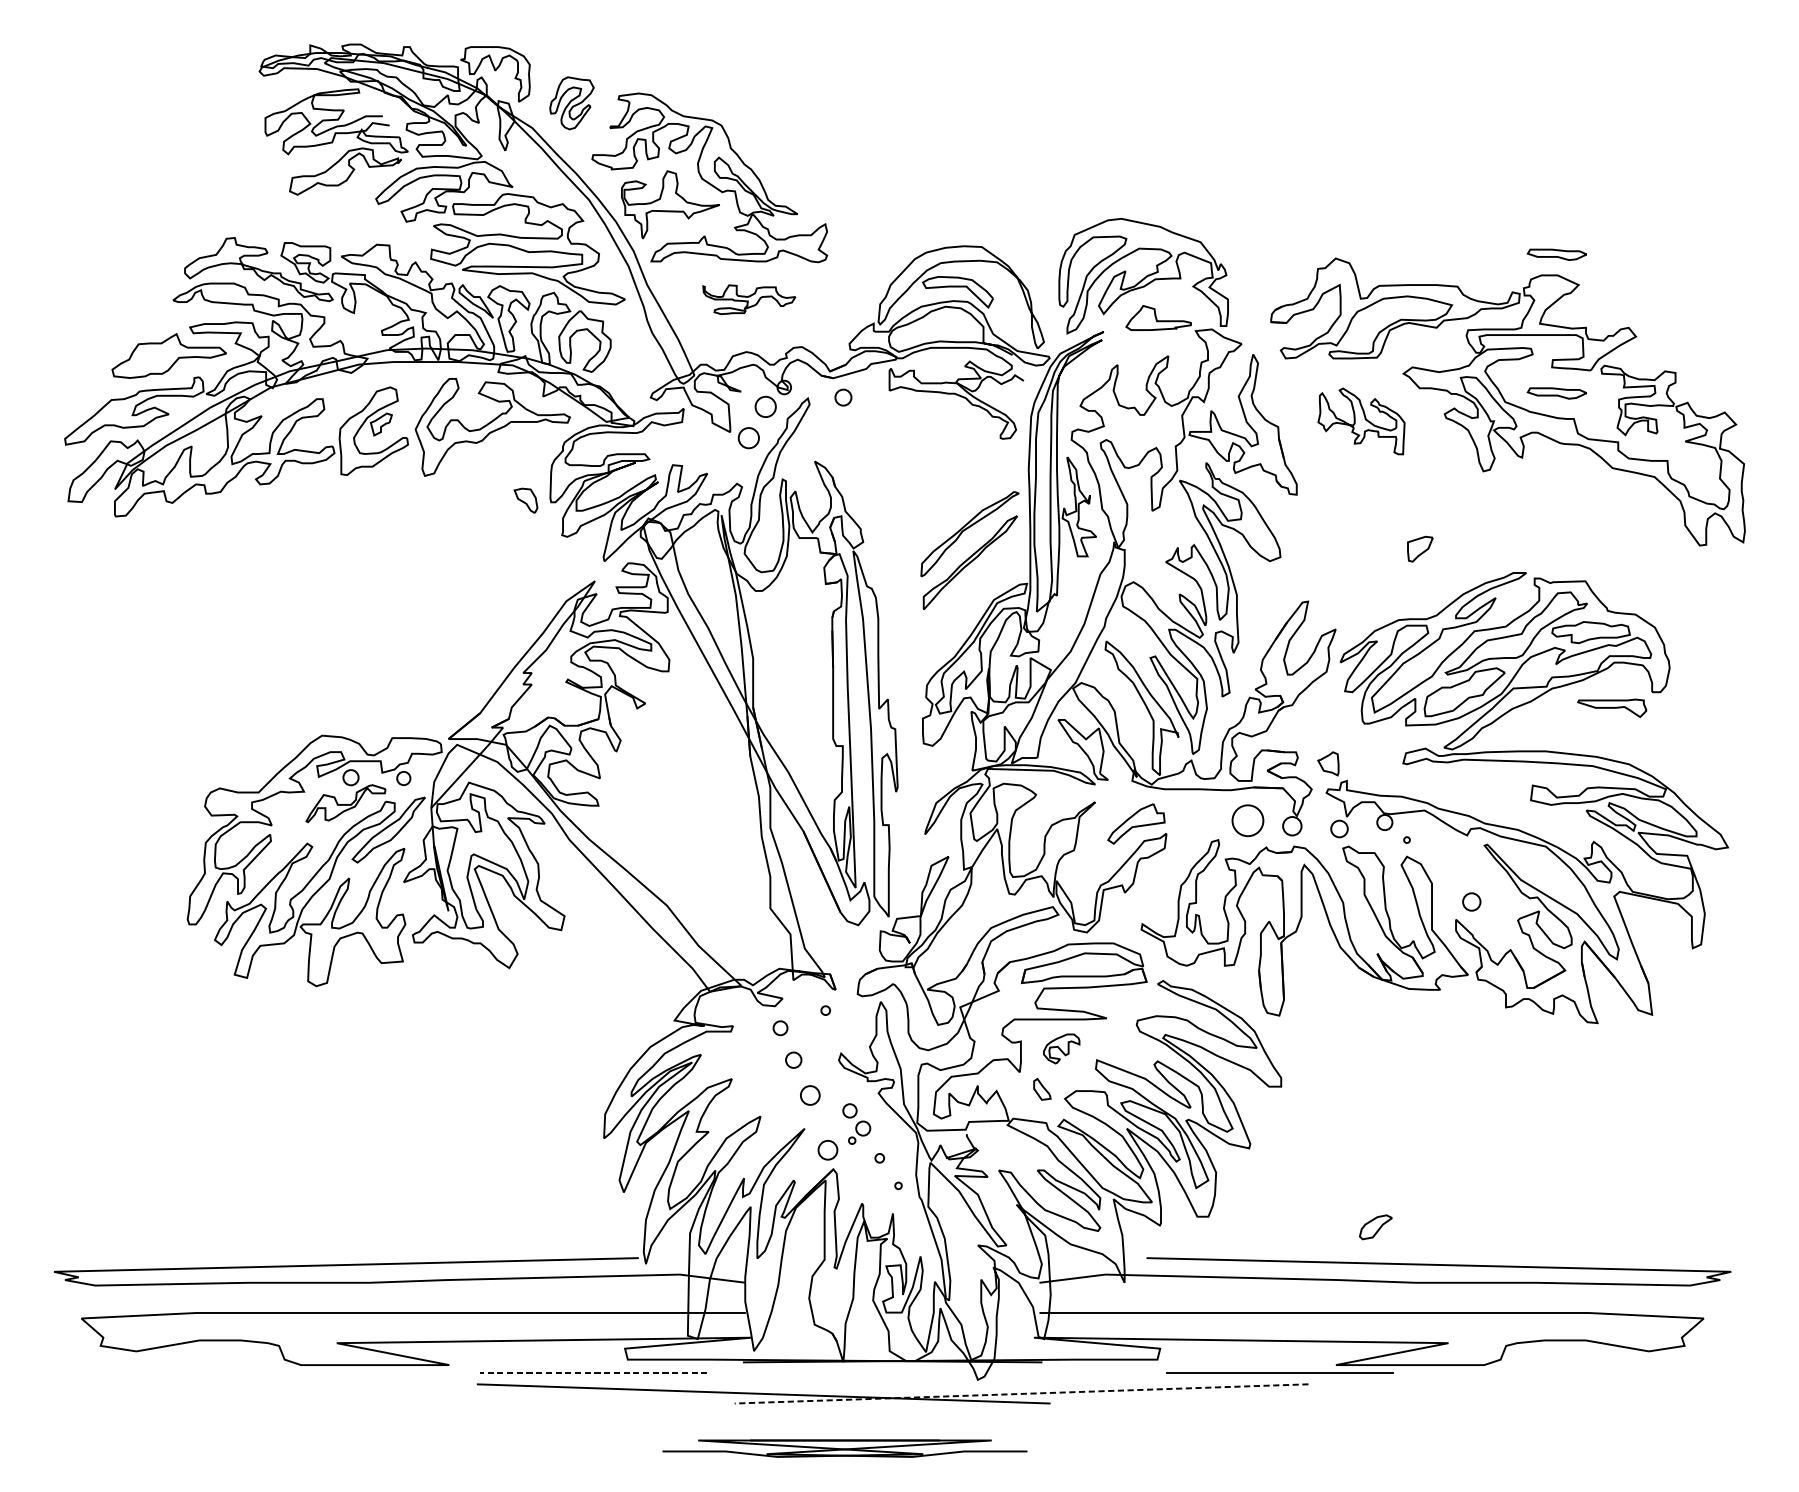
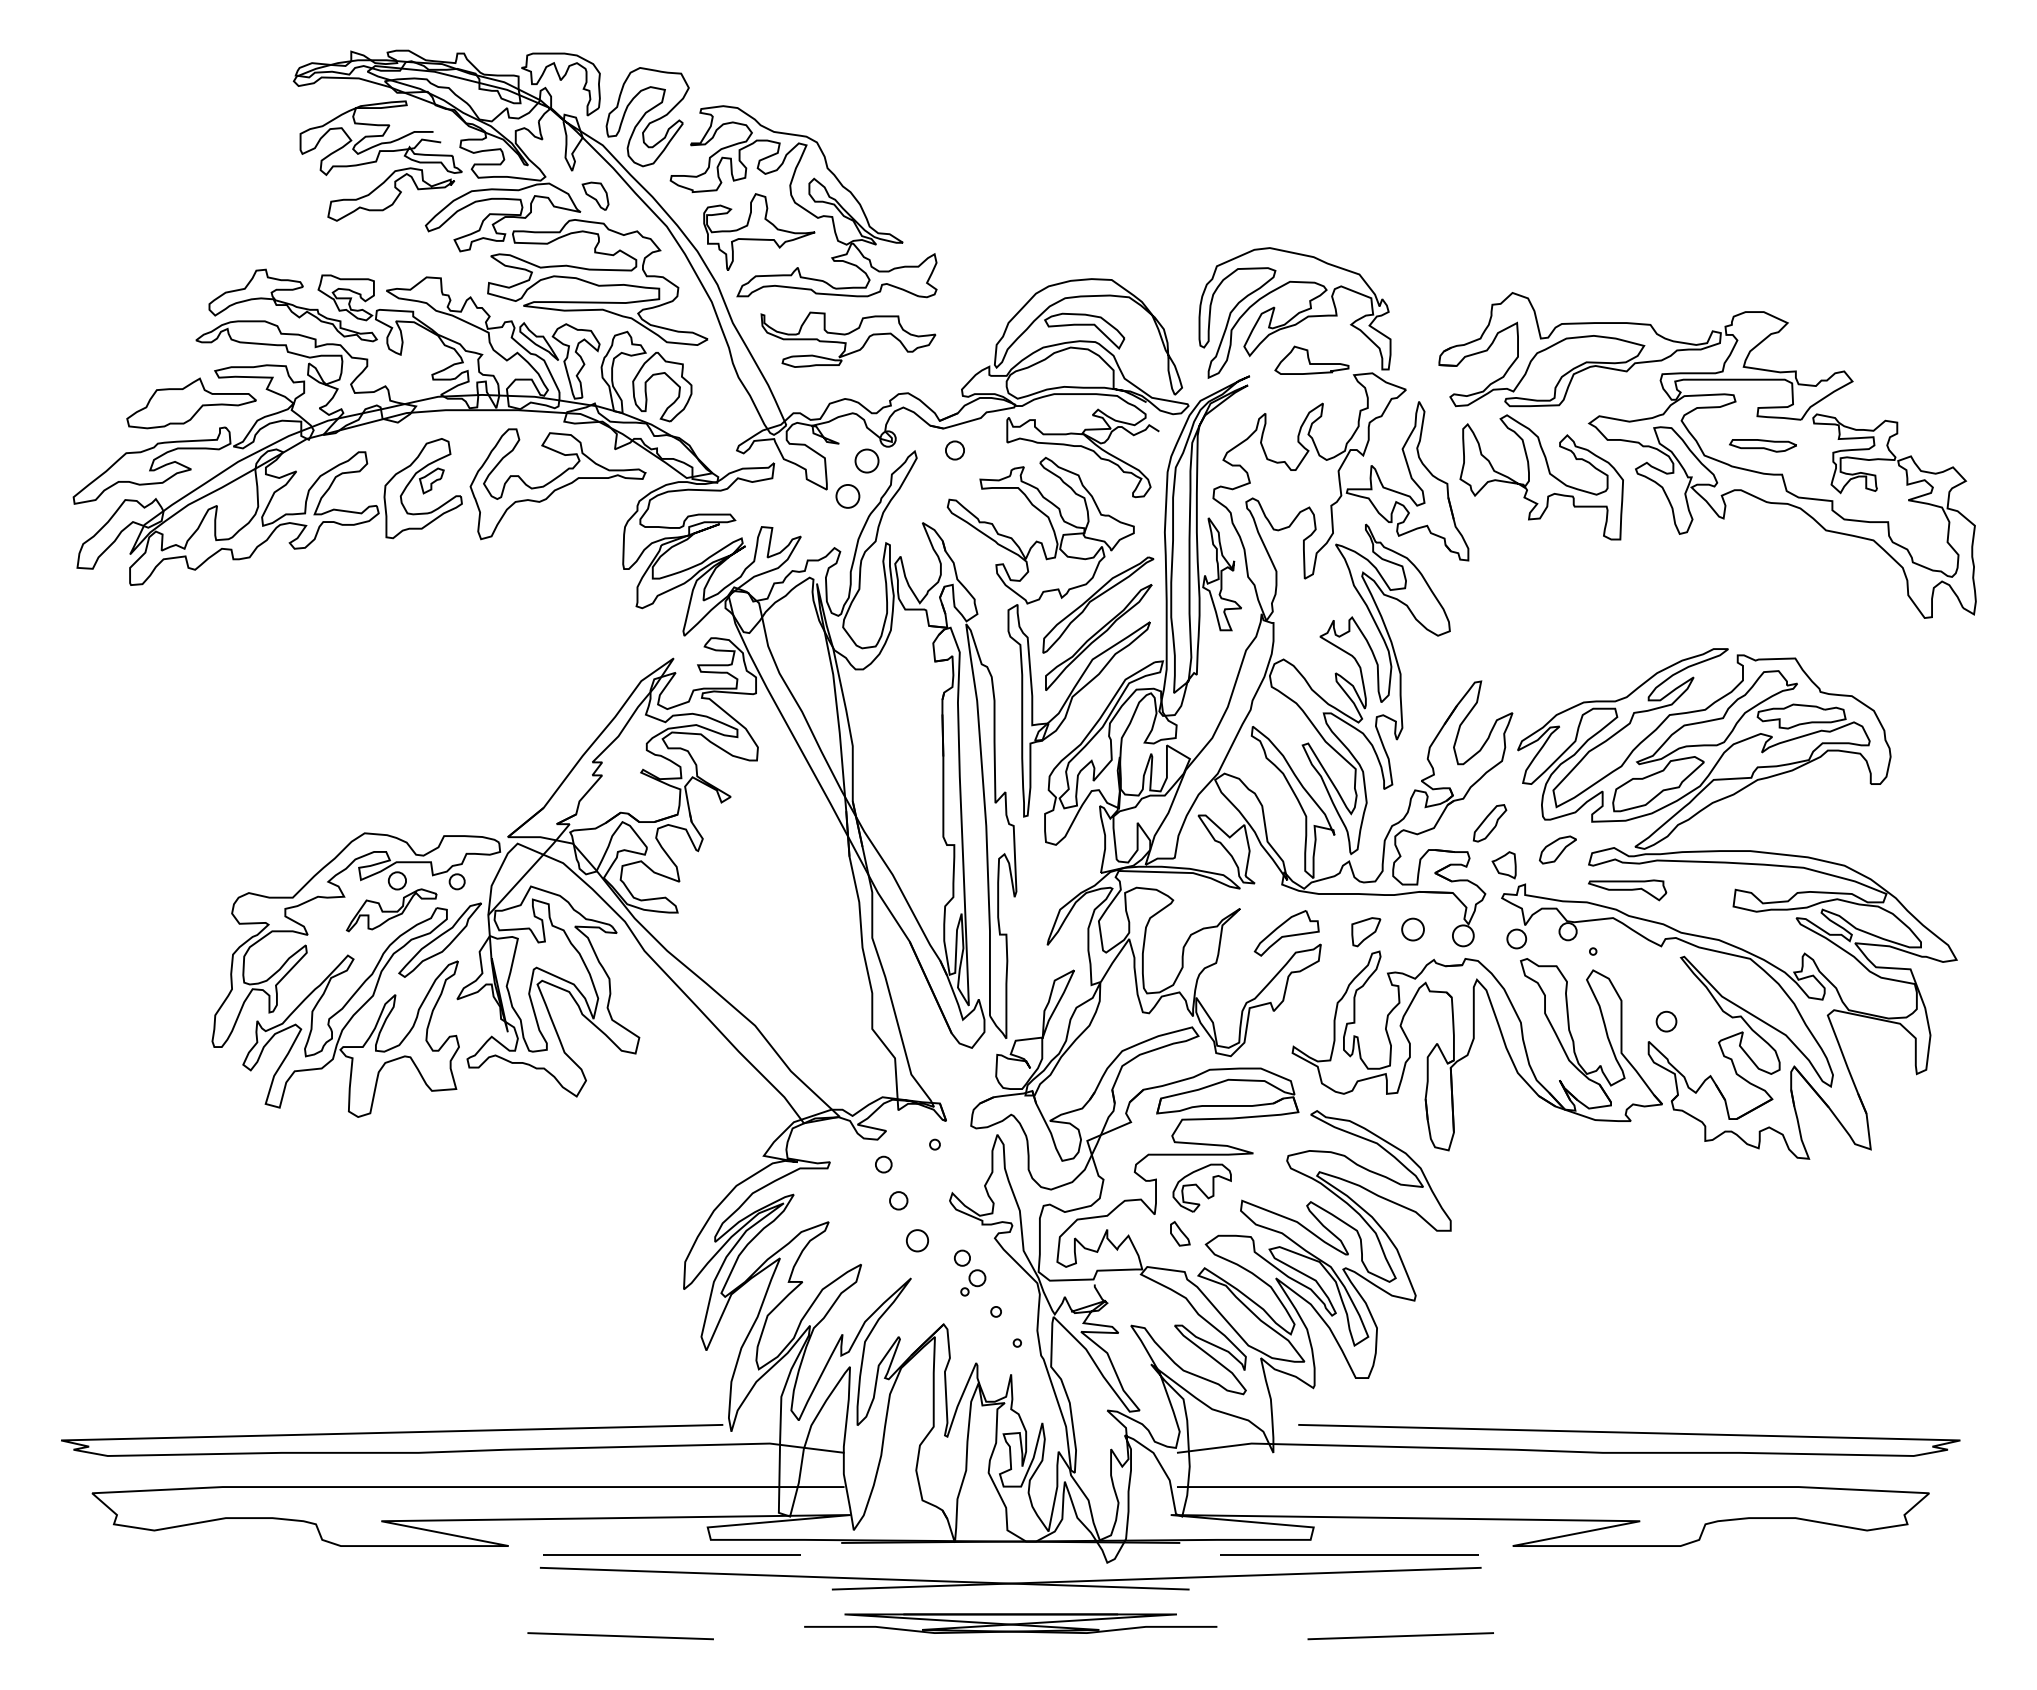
part: (571, 103) -> (647, 117), size x1.67
part: (1556, 254) -> (1762, 288), removed
part: (749, 299) -> (848, 339), size x1.67
part: (1361, 421) -> (1541, 477), size x1.67
part: (525, 500) -> (595, 195), moved
part: (1420, 549) -> (1366, 932), moved
part: (908, 561) -> (1028, 636), added
part: (1612, 708) -> (1627, 890), moved
part: (1315, 727) -> (1489, 823), added
circle: (1247, 820) -> (1412, 929), size x0.62
part: (1061, 1048) -> (1201, 1187), size x1.43
circle: (827, 1150) -> (937, 1302), removed
part: (1375, 1226) -> (1557, 849), moved
line: (1280, 1372) -> (1349, 1554), moved
line: (593, 1373) -> (671, 1555), dashed -> solid
line: (1021, 1393) -> (1156, 1578), dashed -> solid
line: (548, 1444) -> (620, 1636), added
line: (1236, 1444) -> (1400, 1636), added
part: (844, 1448) -> (1010, 1623), moved

